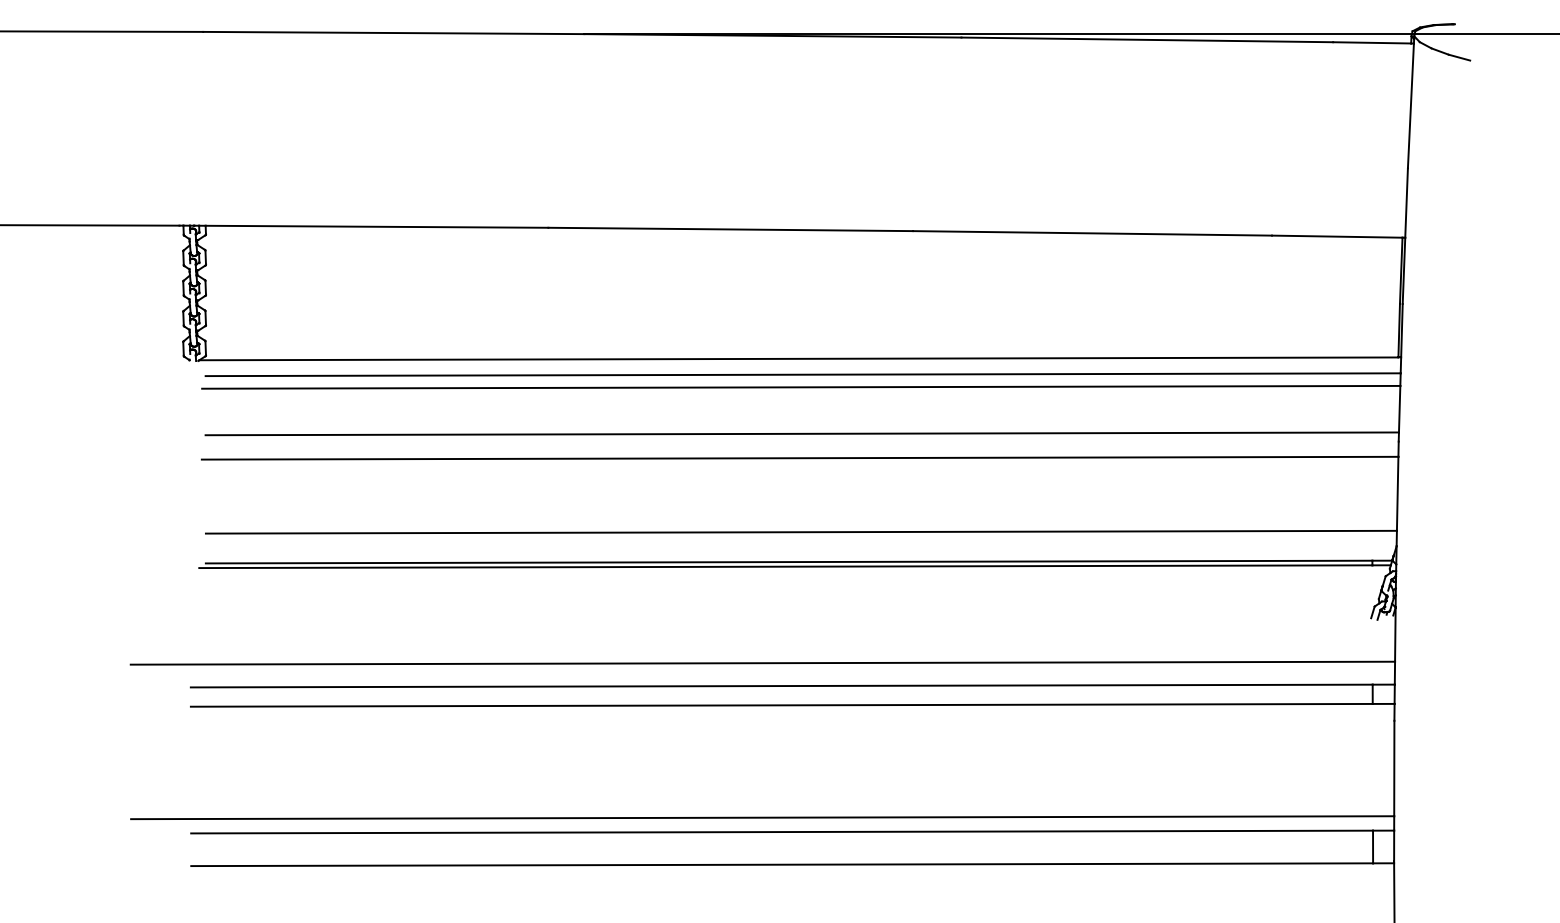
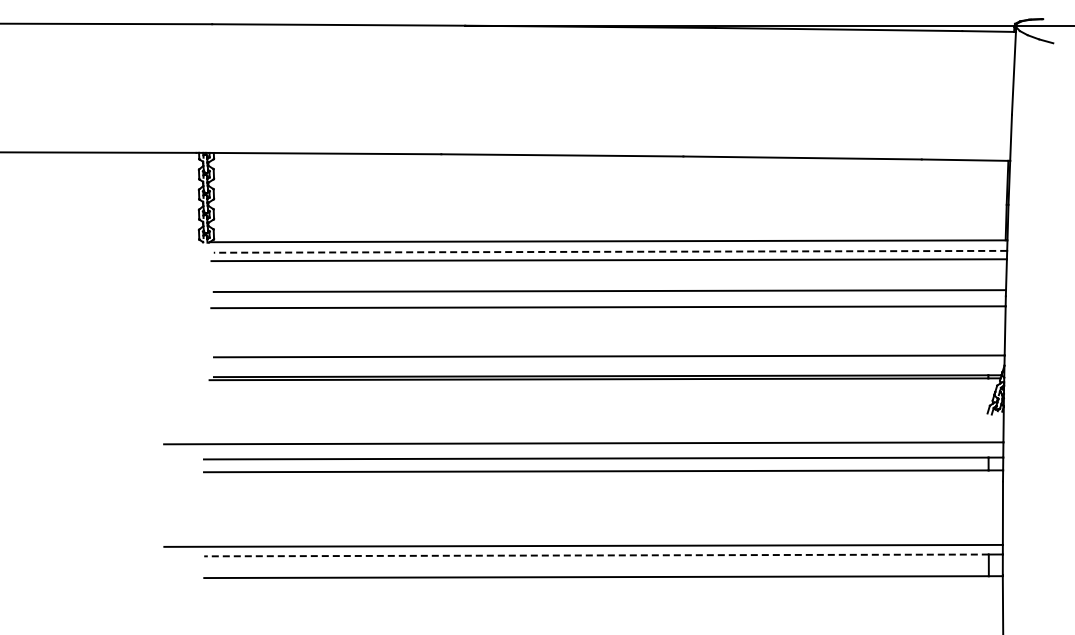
line: (803, 374) -> (610, 251), solid -> dashed
line: (782, 832) -> (596, 555), solid -> dashed

